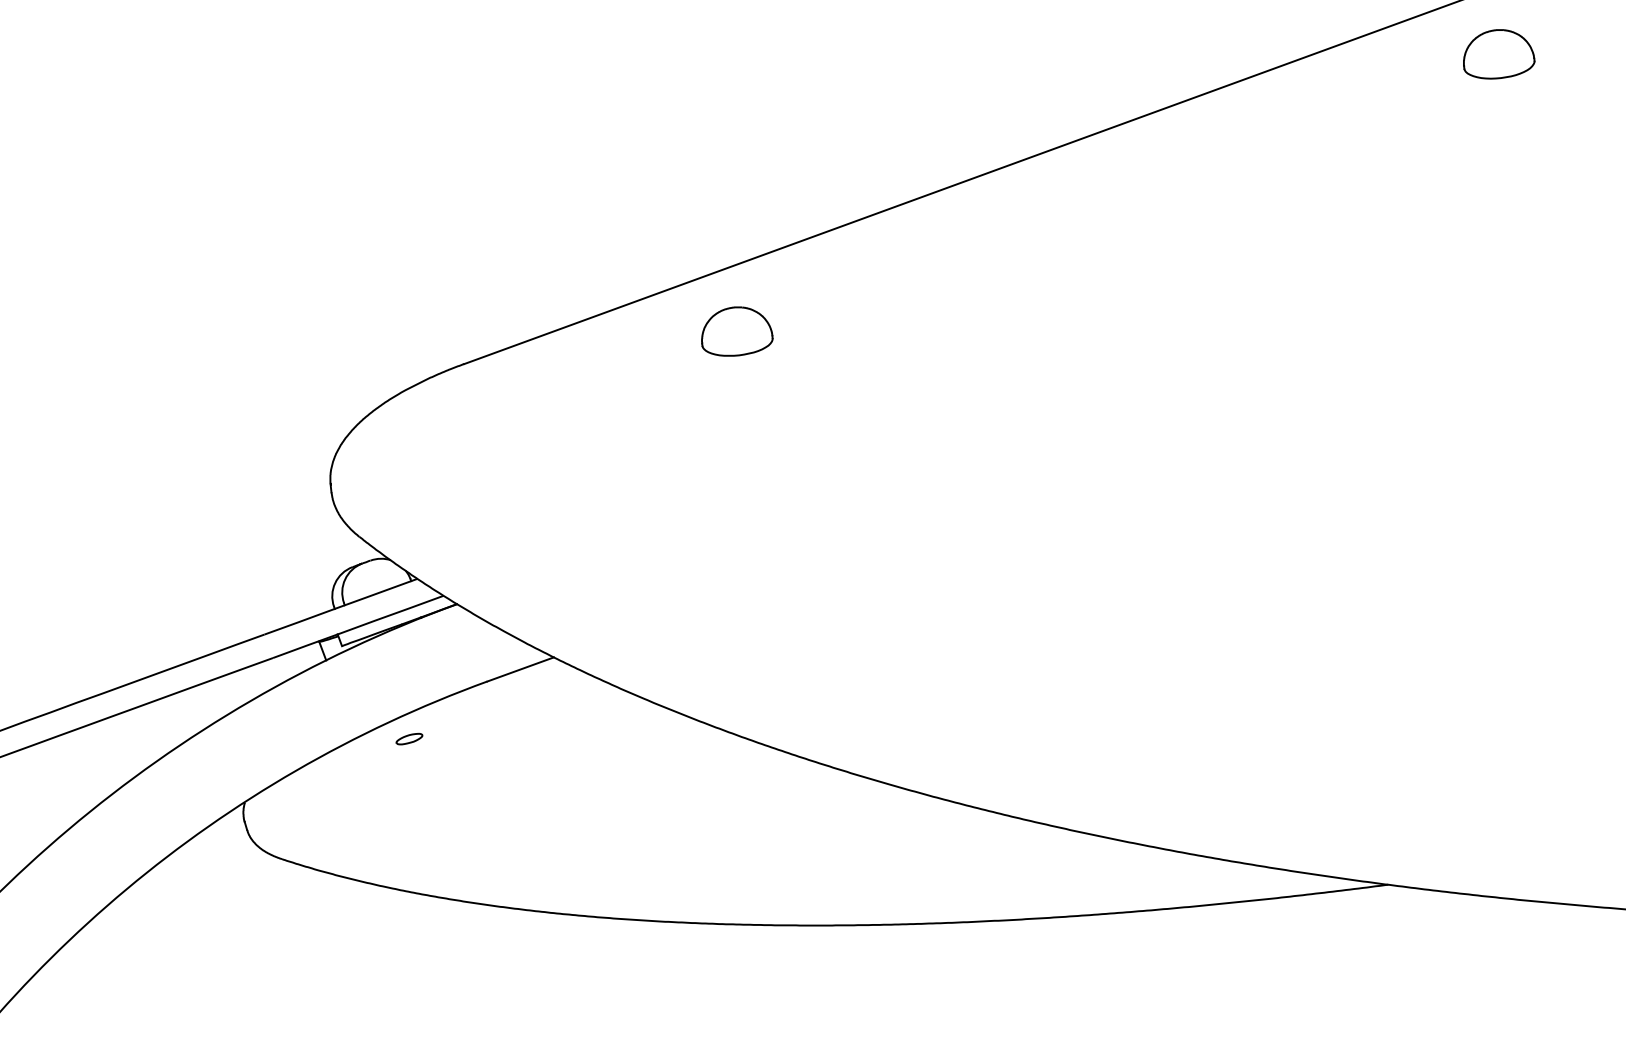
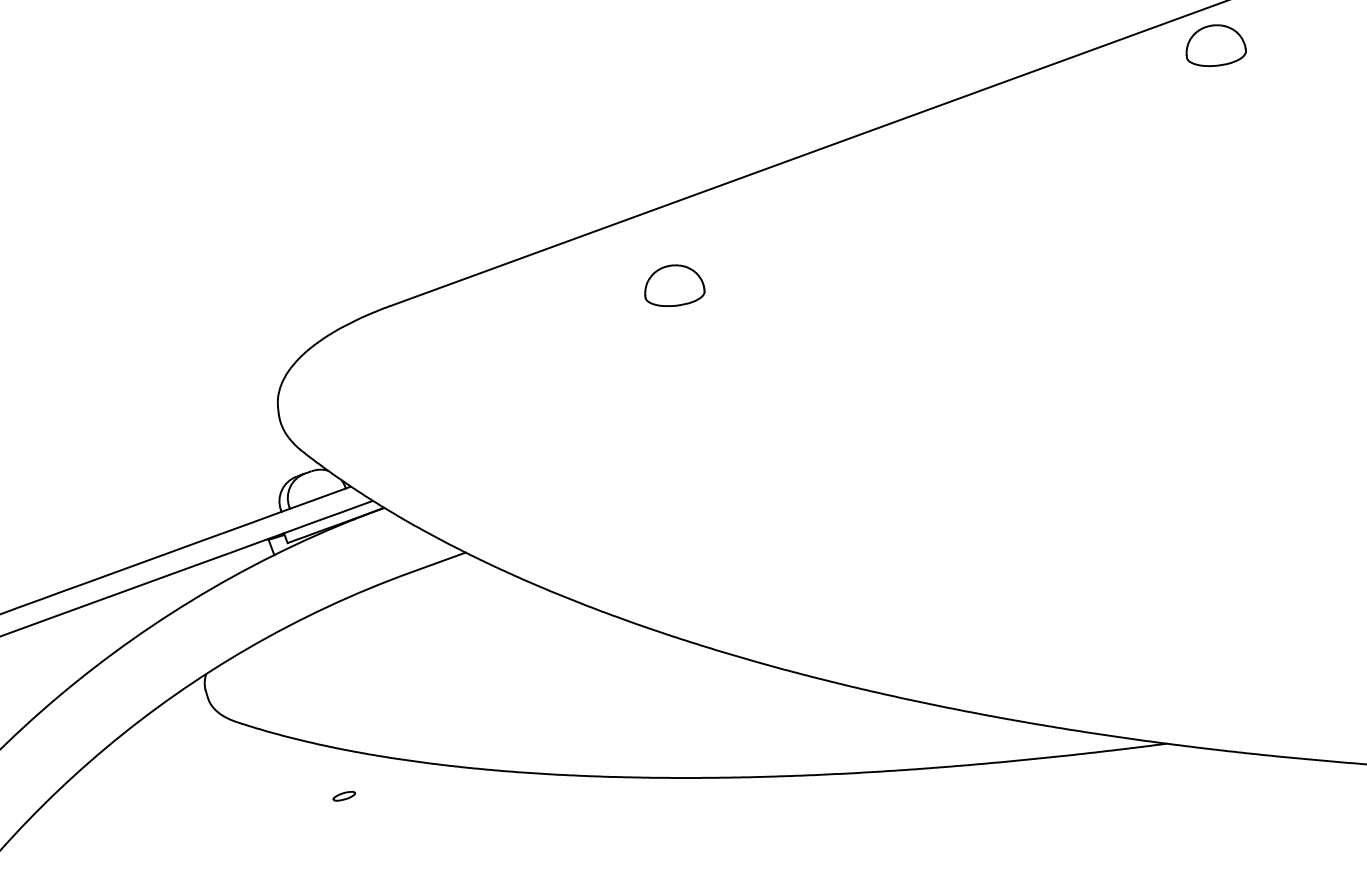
part: (1498, 54) -> (1215, 45), moved
part: (736, 331) -> (674, 285), moved
part: (409, 739) -> (344, 796), moved

